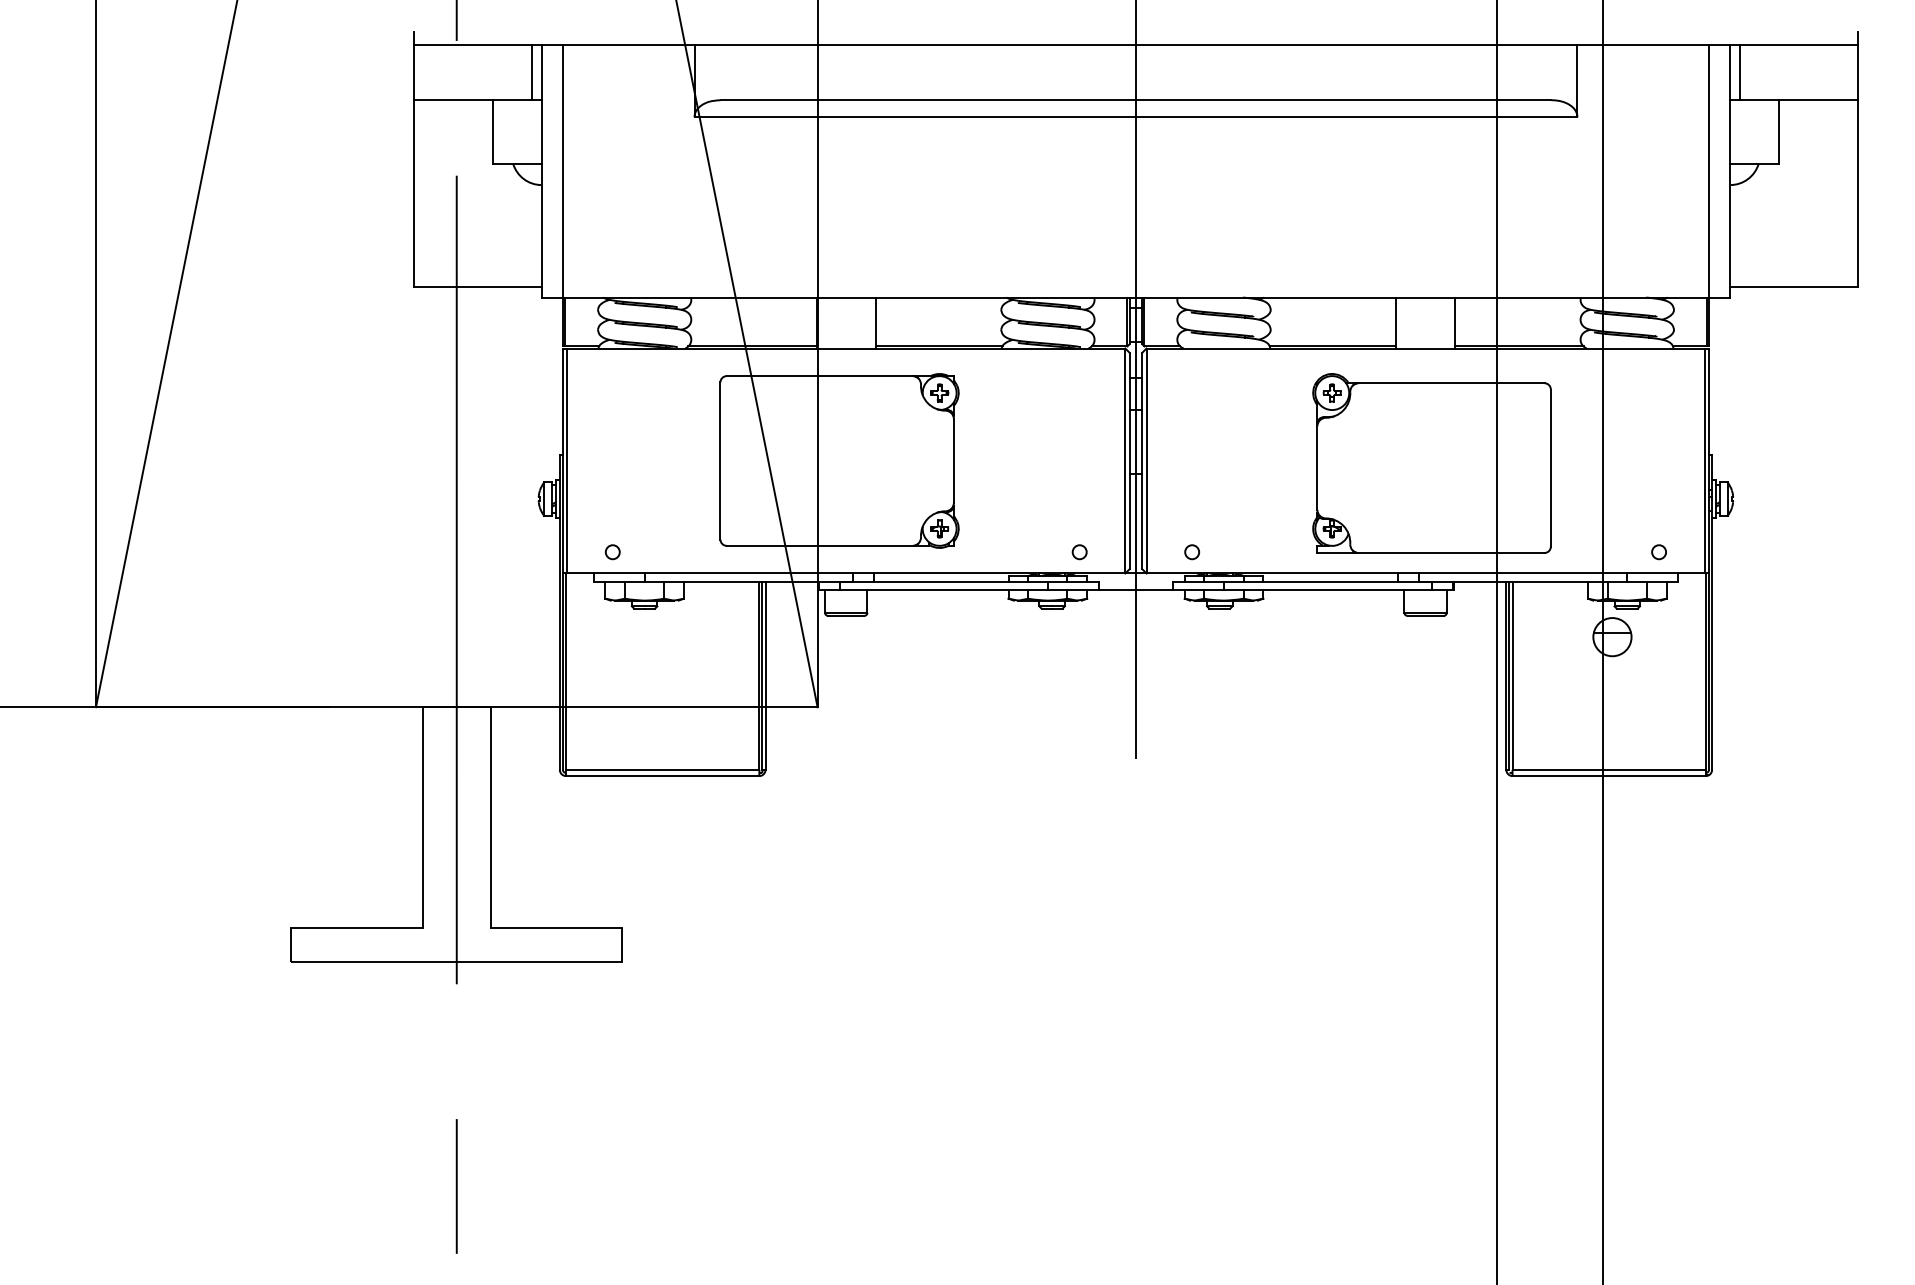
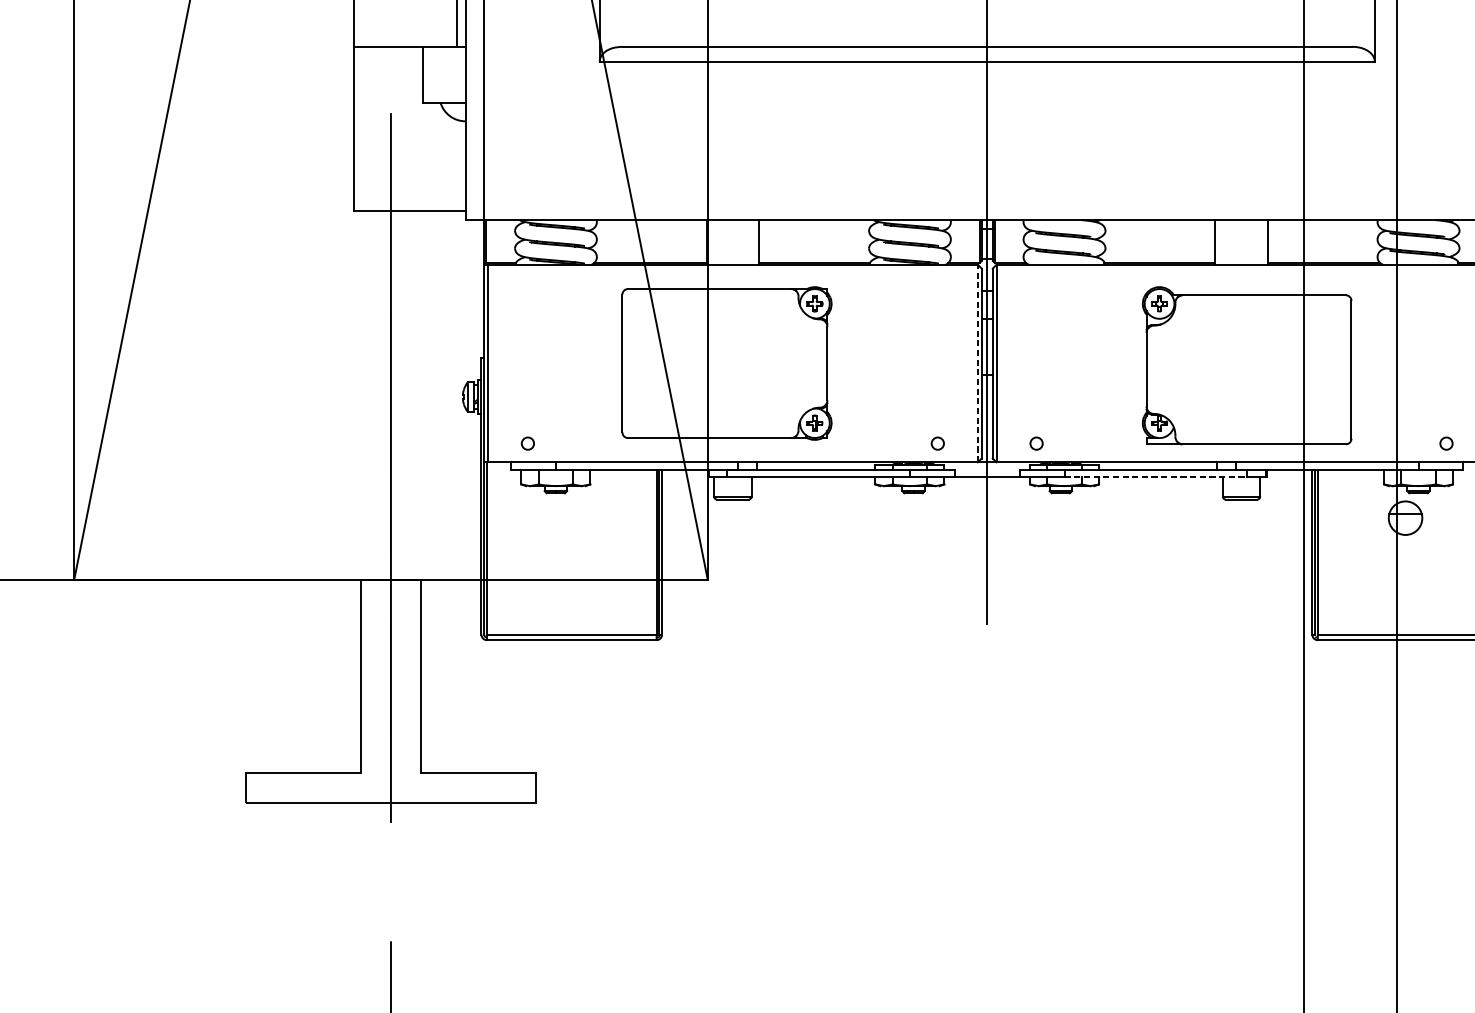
line: (1125, 460) -> (978, 363), solid -> dashed
line: (1328, 590) -> (1156, 477), solid -> dashed

